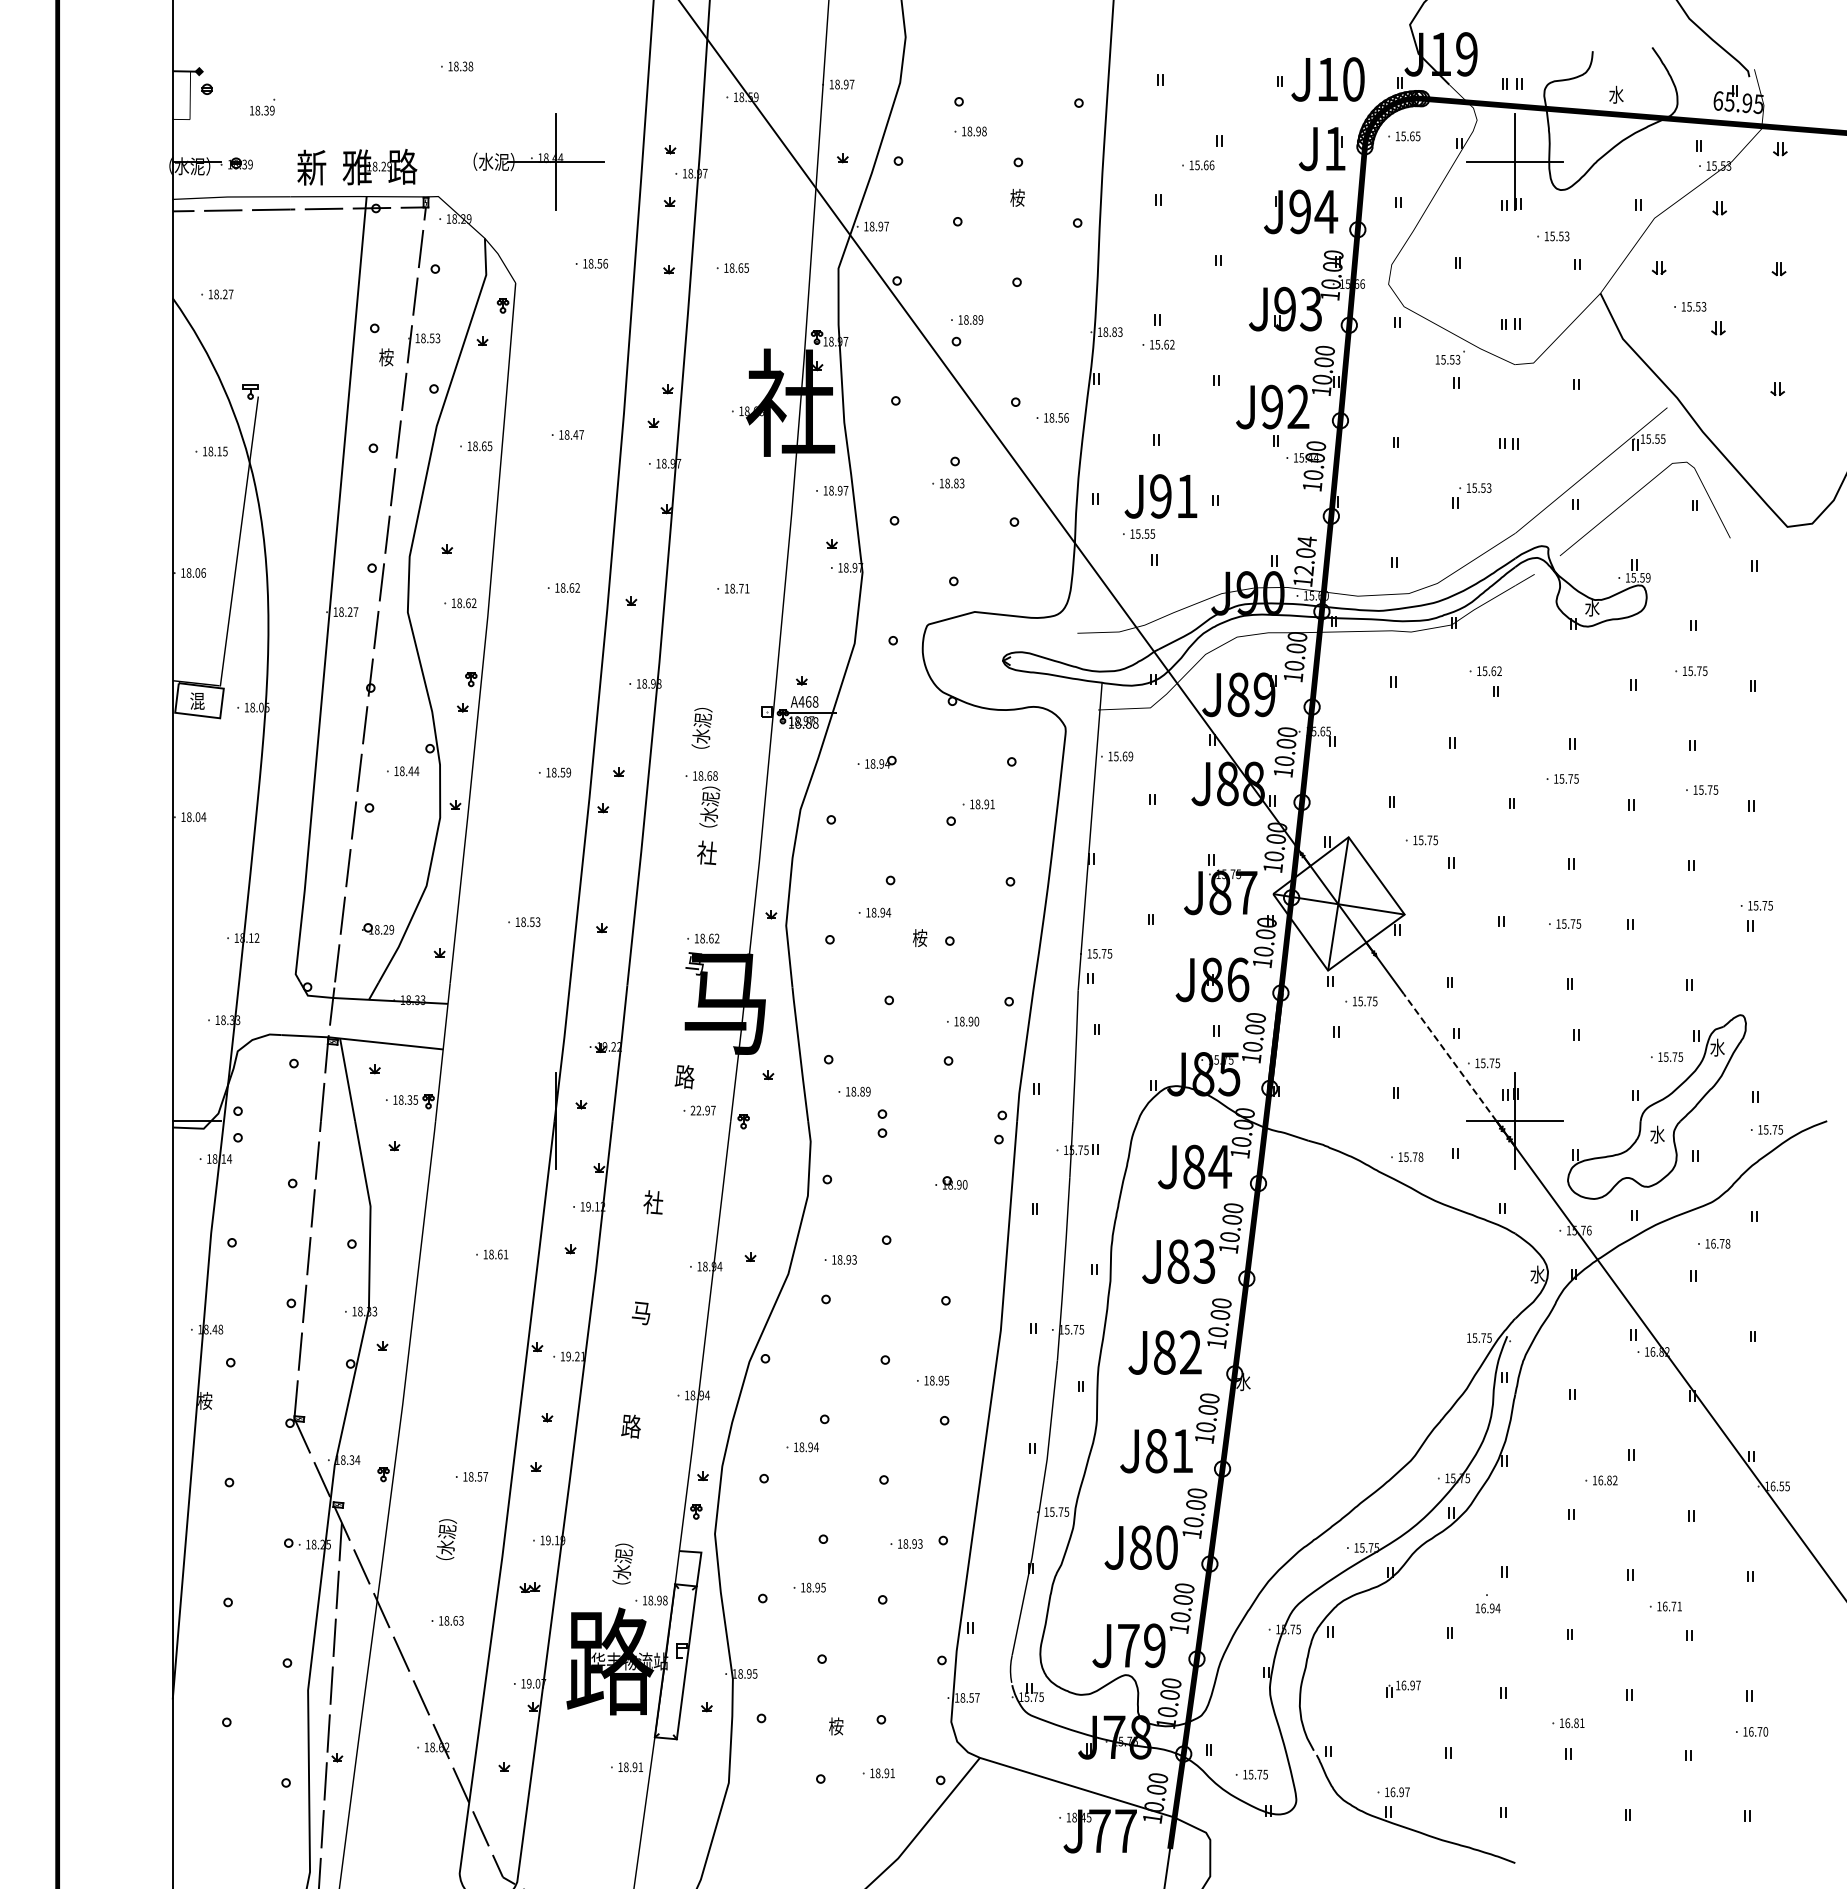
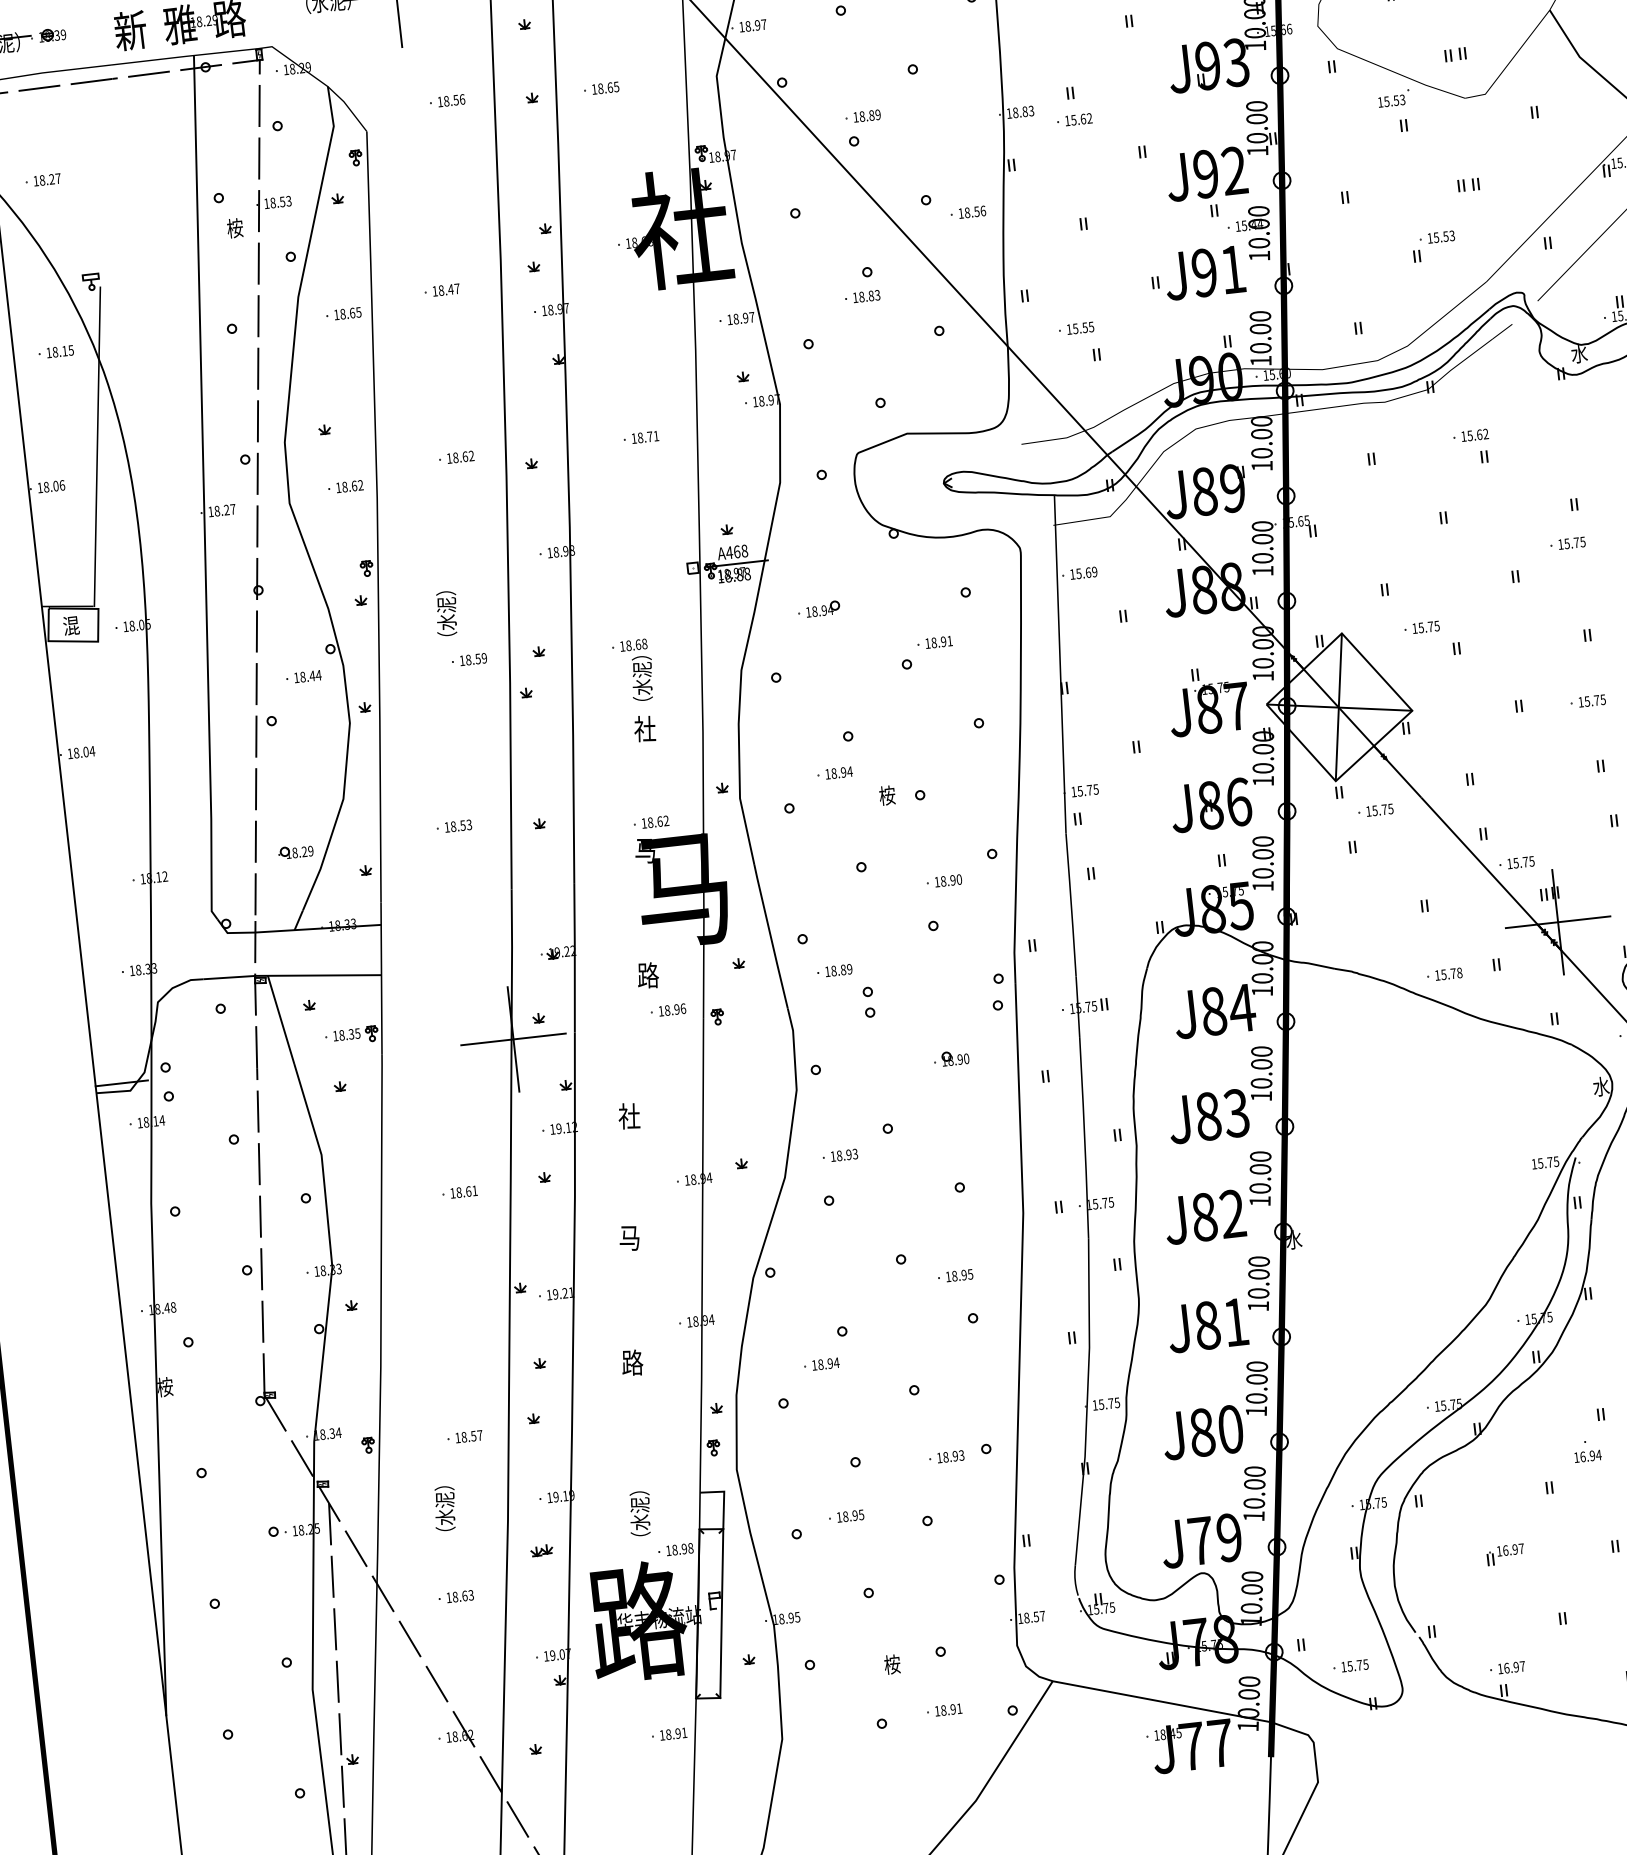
text: (1160, 496) -> (1204, 272), moved
text: (1305, 556) -> (1260, 332), 12.04 -> 10.00
text: (701, 728) -> (446, 613), moved
line: (1450, 1057) -> (1479, 860), dashed -> solid
text: (702, 1110) -> (671, 1009), 22.97 -> 18.96
line: (556, 1121) -> (513, 1039), added

